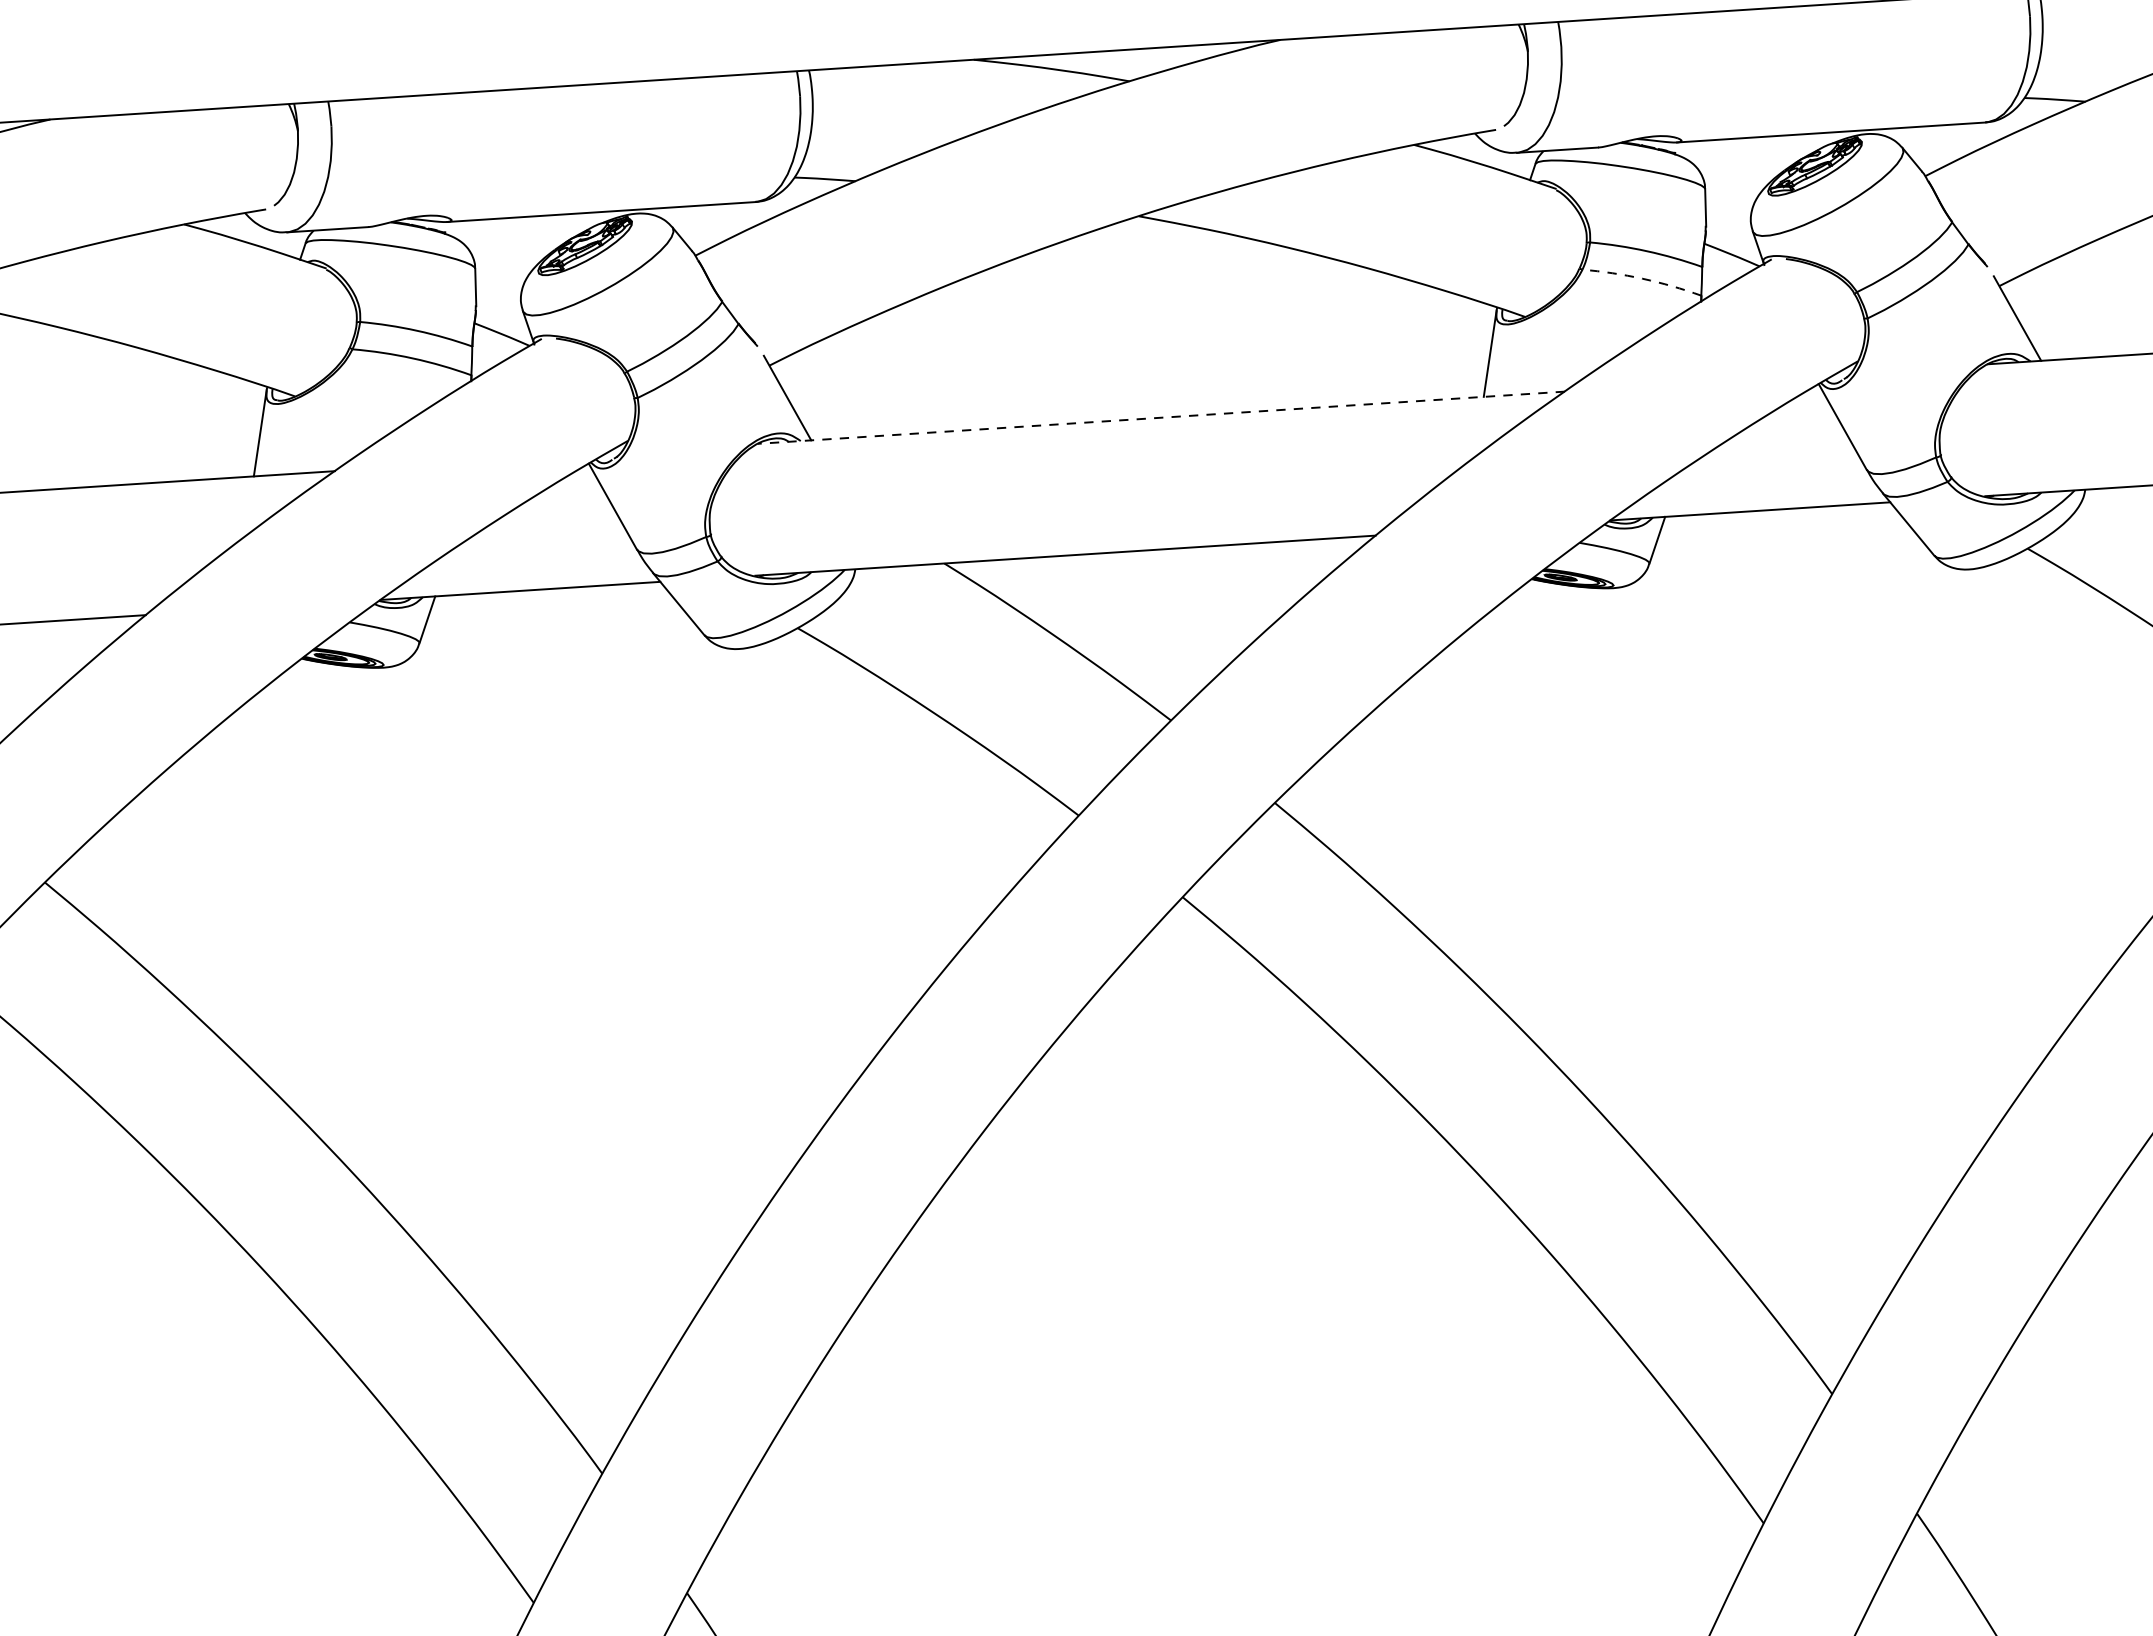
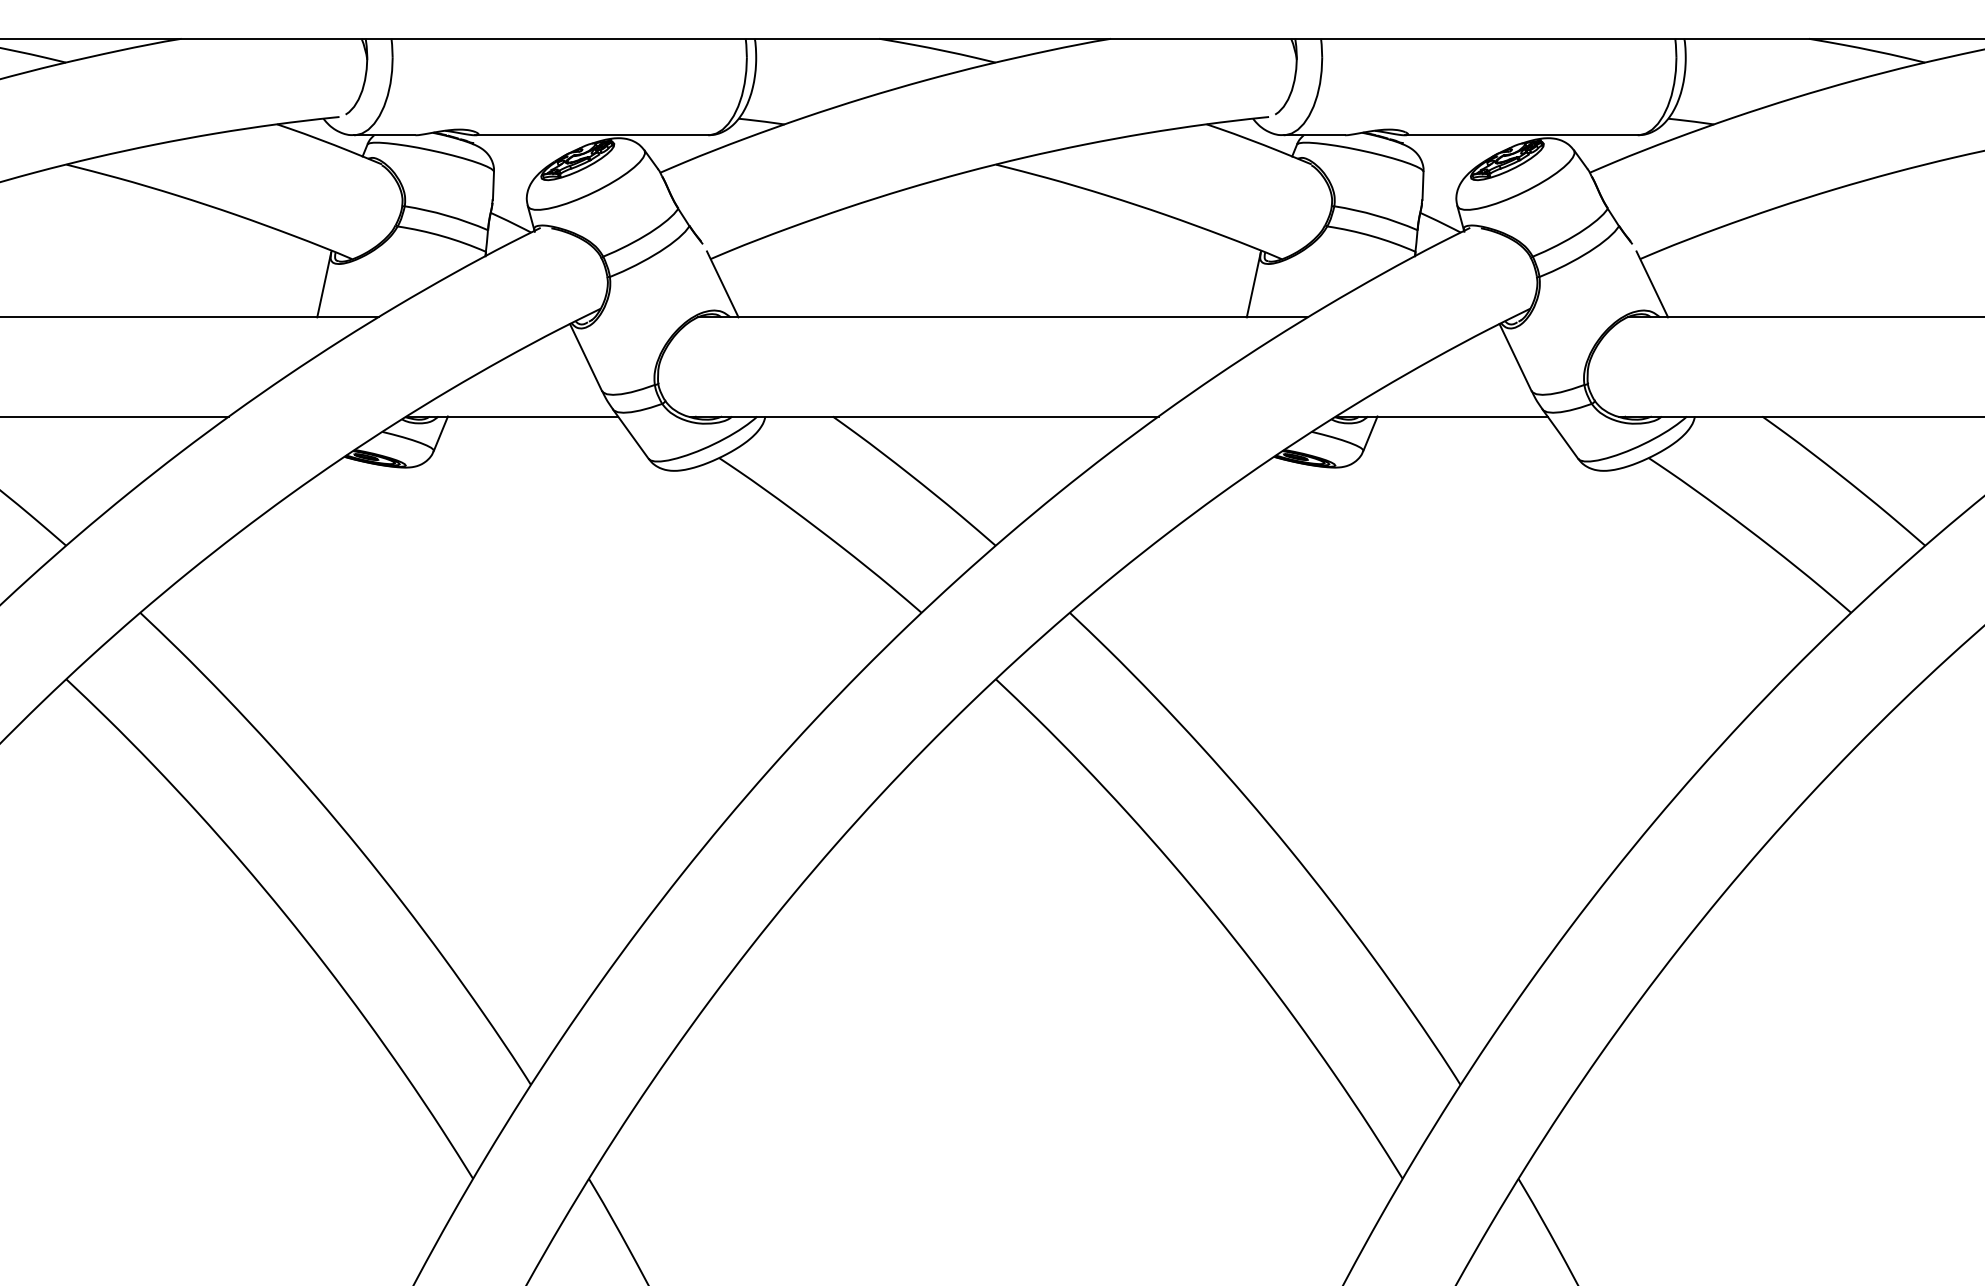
arc: (1643, 279) -> (1372, 236), dashed -> solid
line: (1161, 417) -> (1003, 317), dashed -> solid

